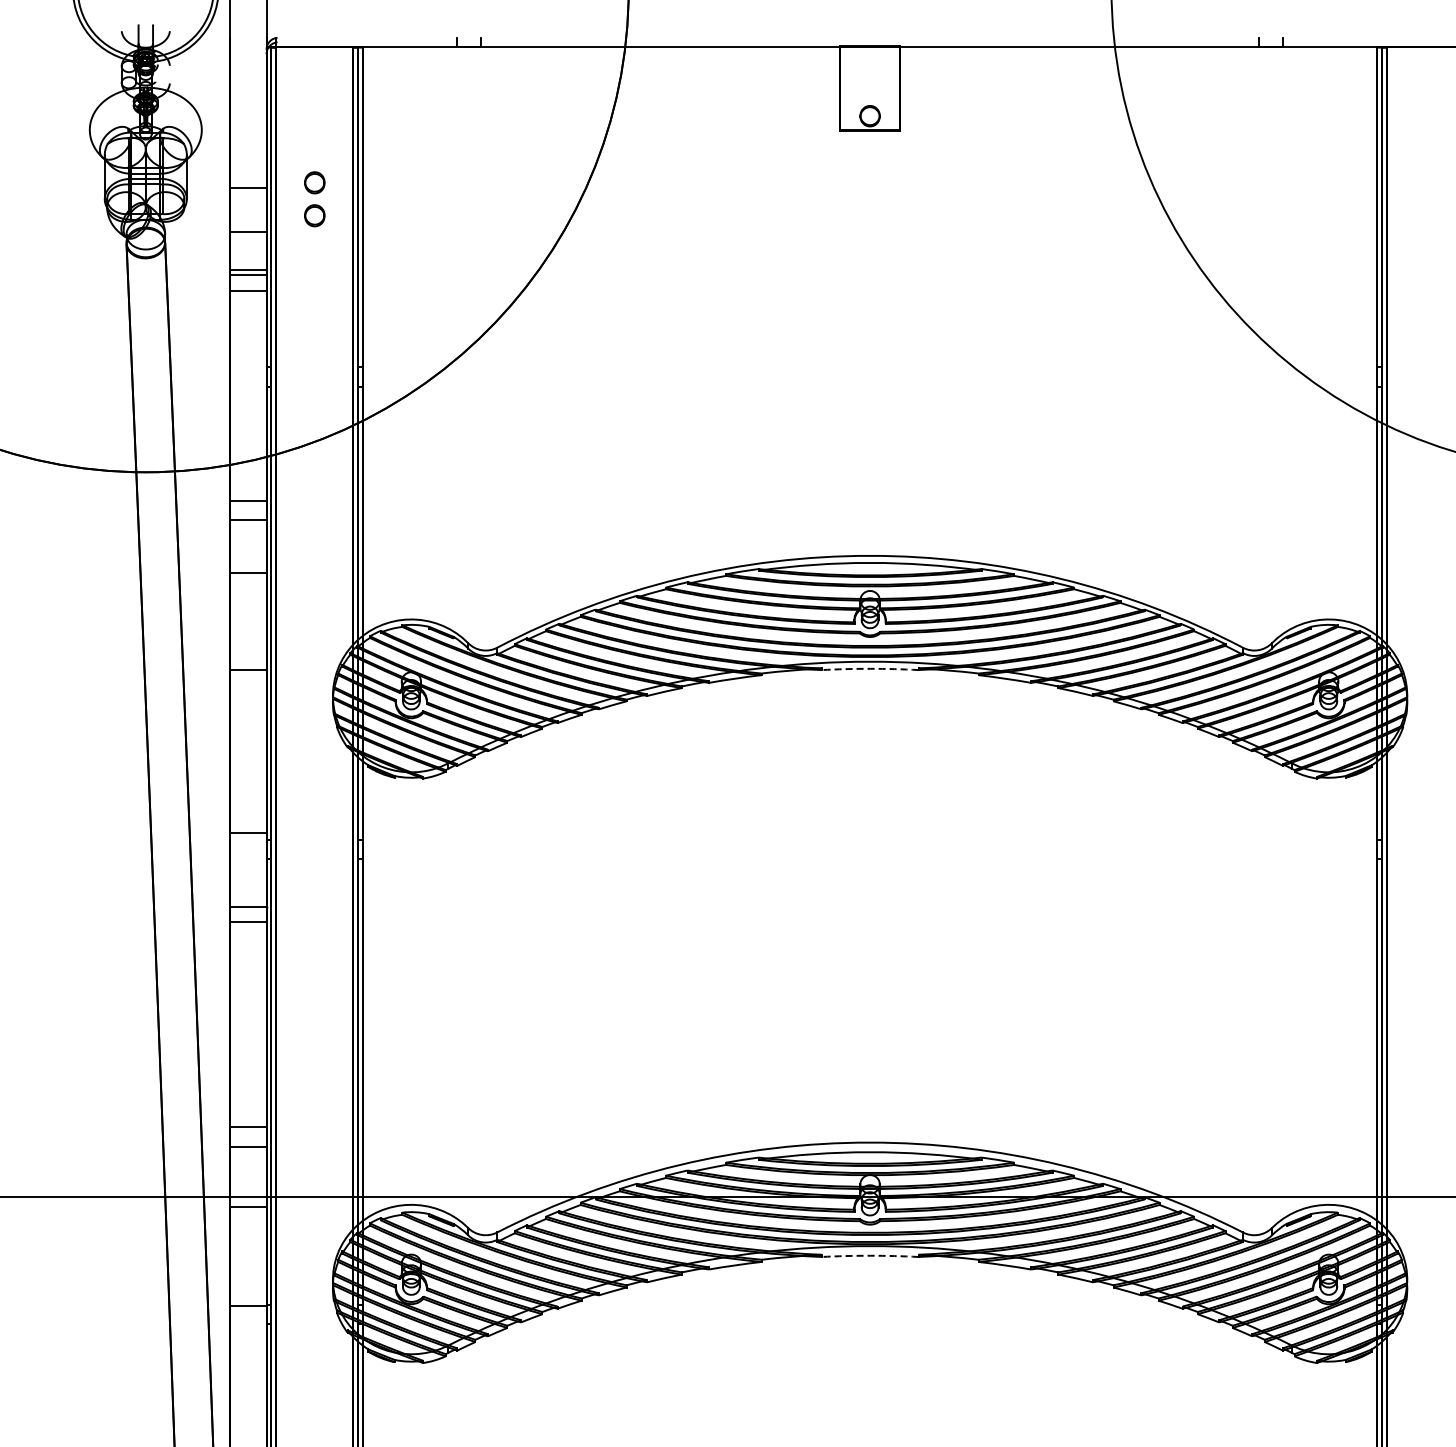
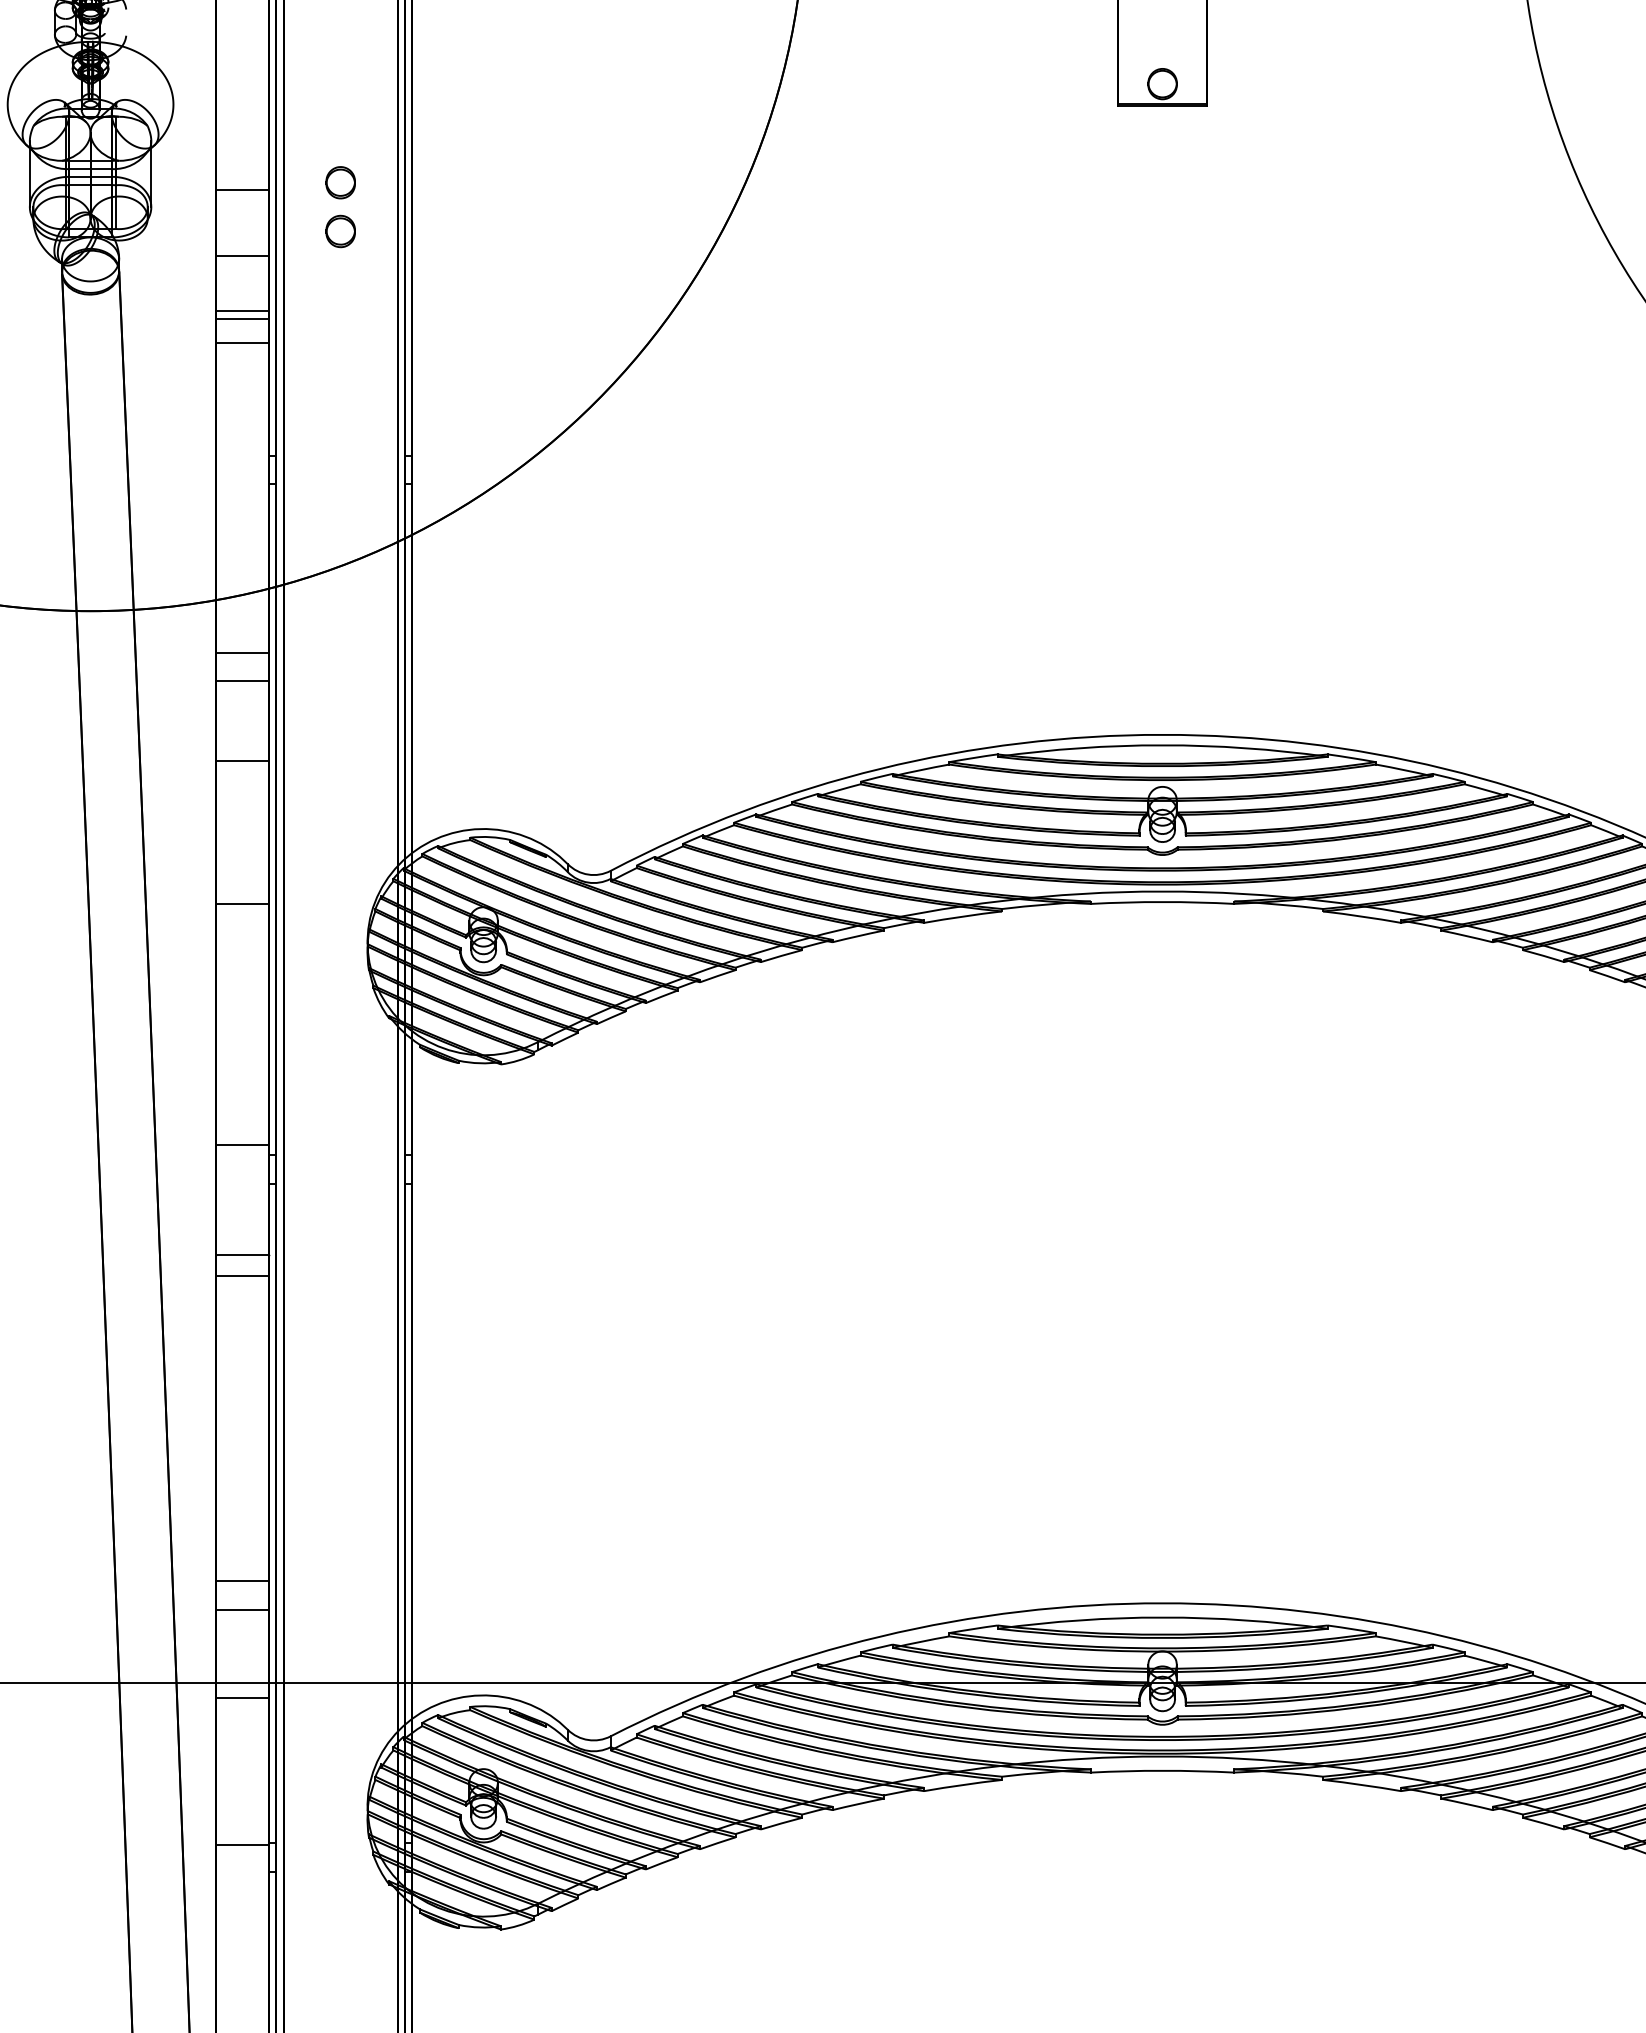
arc: (870, 668) -> (1163, 901), dashed -> solid
arc: (870, 1255) -> (1163, 1770), dashed -> solid

